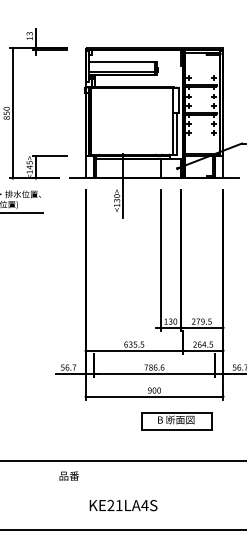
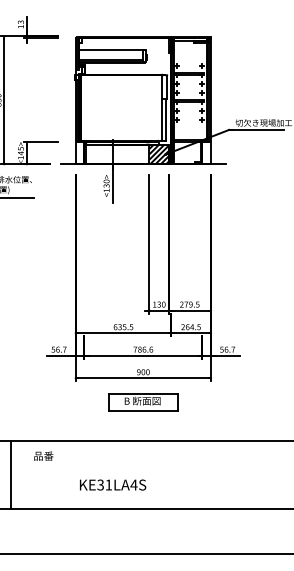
hatch: (170, 168) -> (159, 154), added
part: (177, 421) -> (143, 402), moved
text: (68, 475) -> (43, 455), moved
line: (19, 494) -> (10, 474), added
text: (110, 506) -> (100, 485), KE21LA4S -> KE31LA4S

